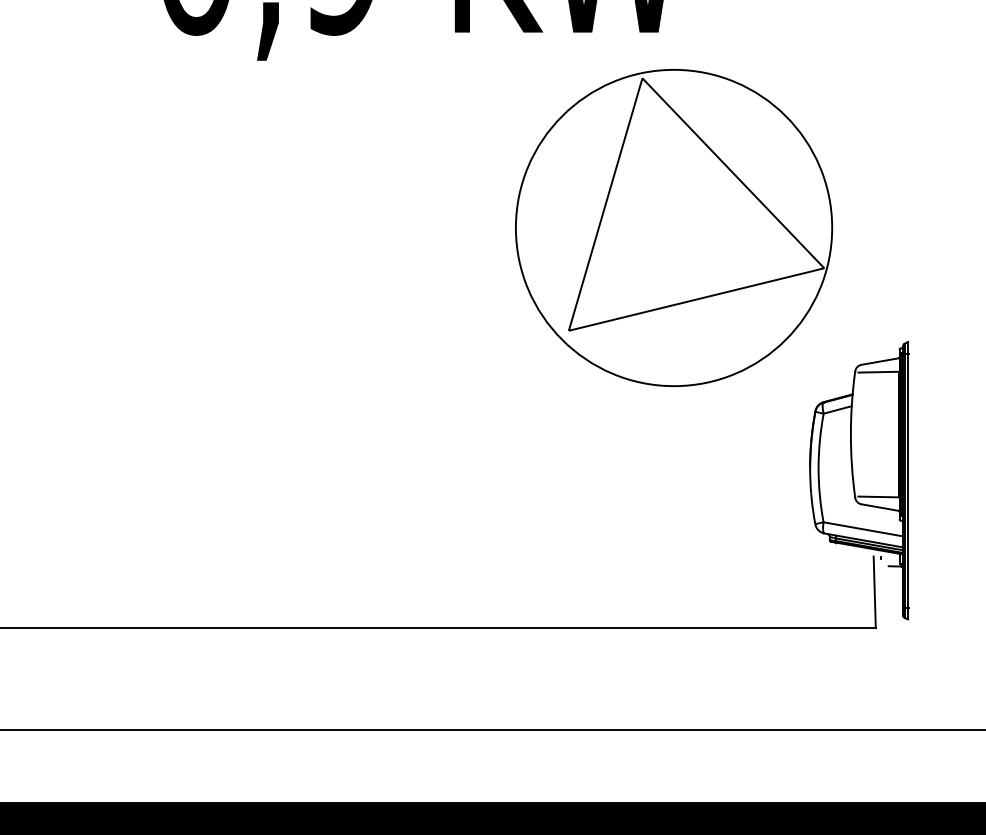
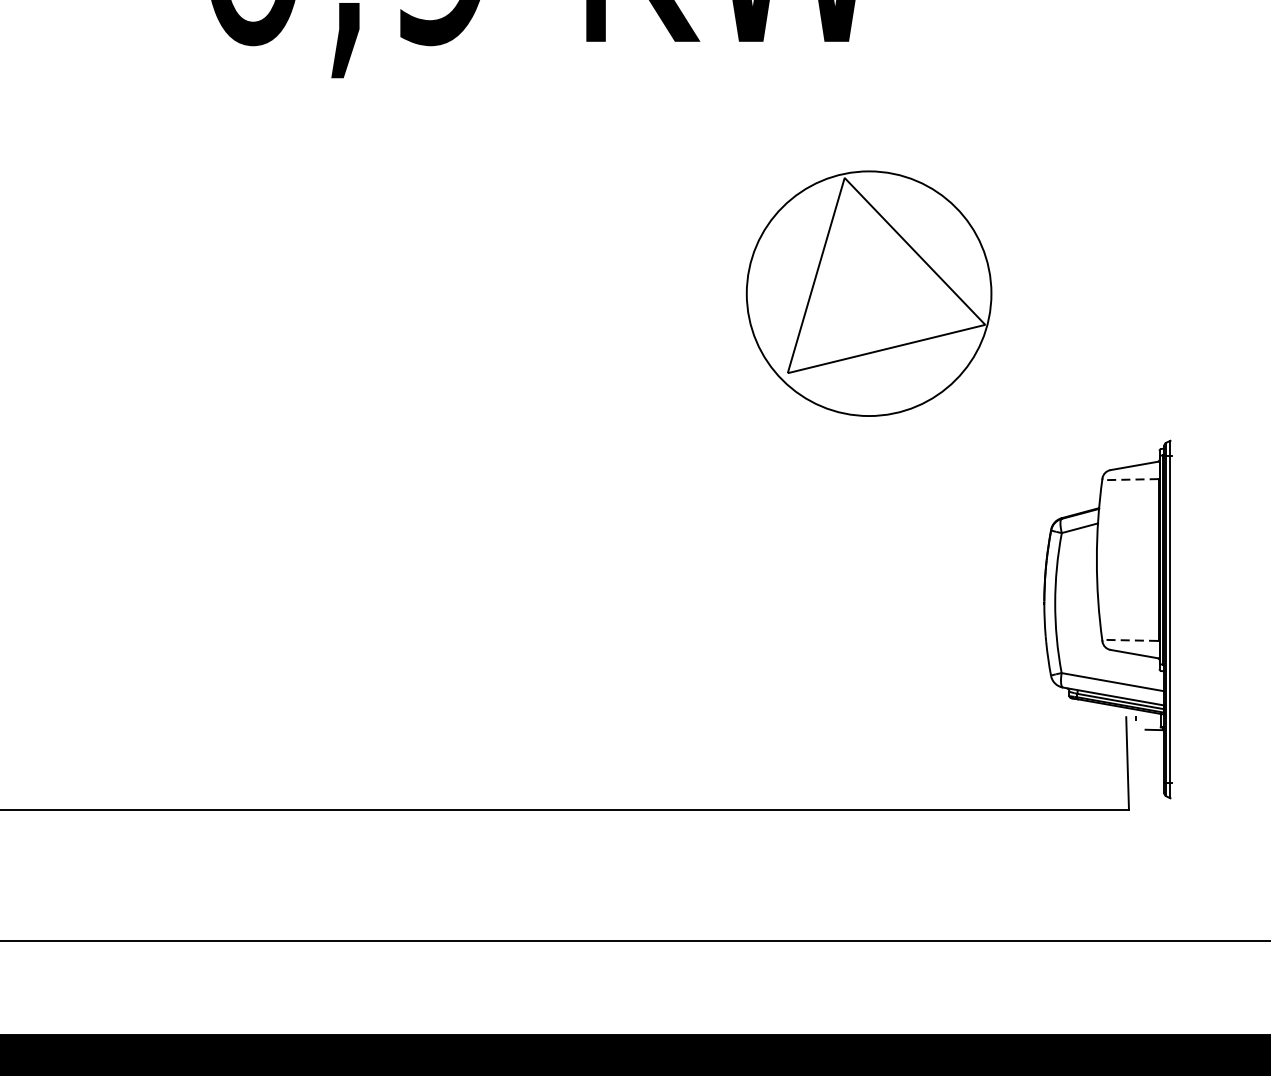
part: (674, 227) -> (869, 293), size x0.6
line: (878, 372) -> (1132, 479), solid -> dashed
line: (879, 496) -> (1133, 639), solid -> dashed

